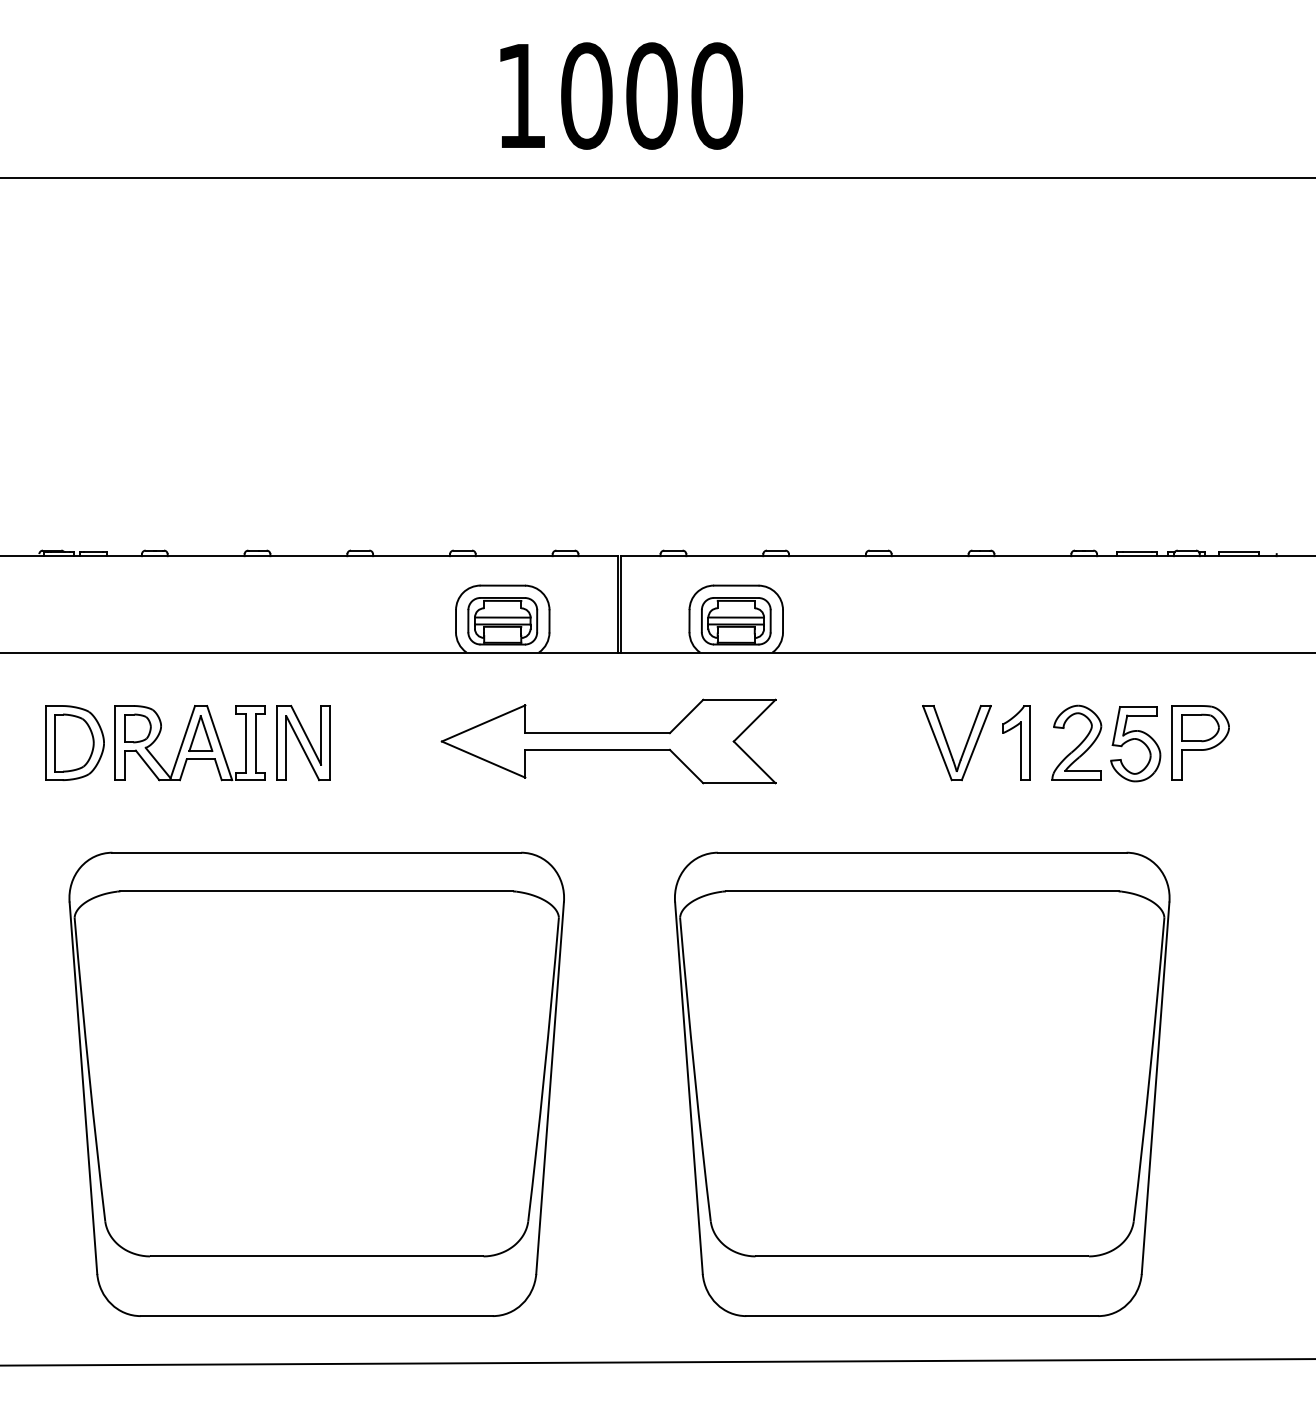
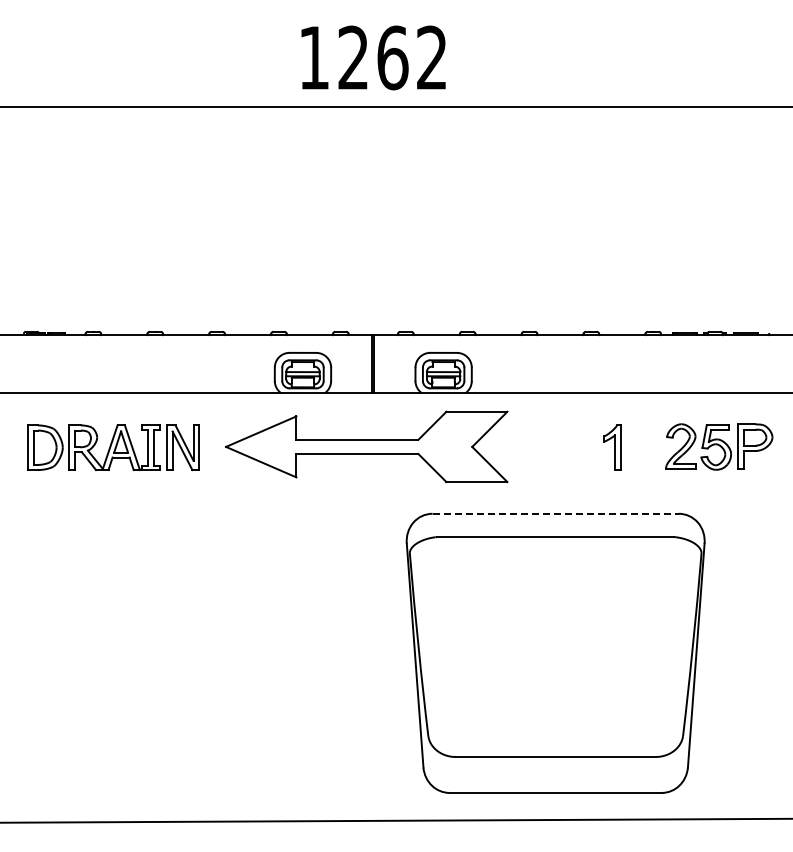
text: (651, 95) -> (392, 57), 1000 -> 1262
part: (608, 741) -> (366, 446), size x1.4
part: (956, 742) -> (576, 447), removed
part: (1141, 742) -> (719, 446), moved
line: (923, 852) -> (556, 513), solid -> dashed
part: (316, 1082) -> (190, 652), removed

